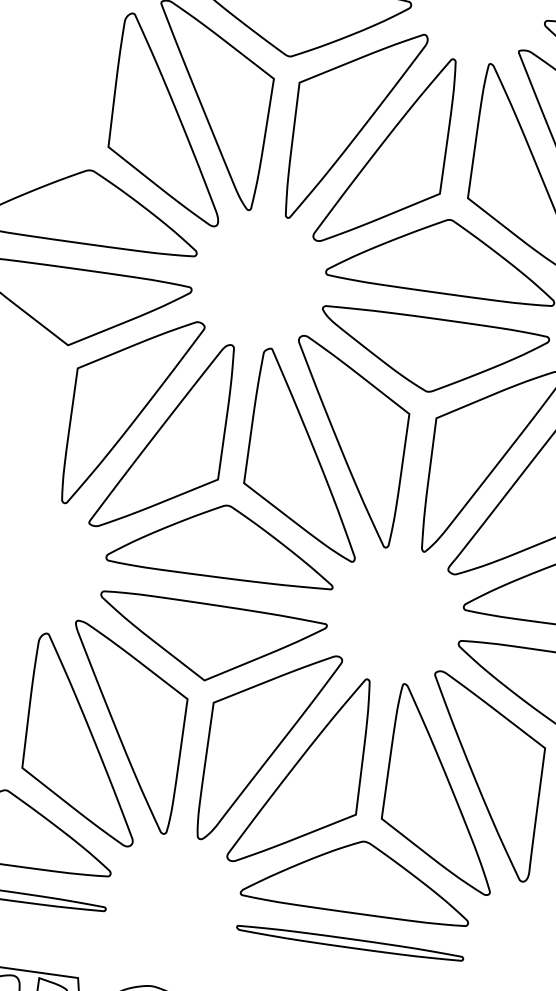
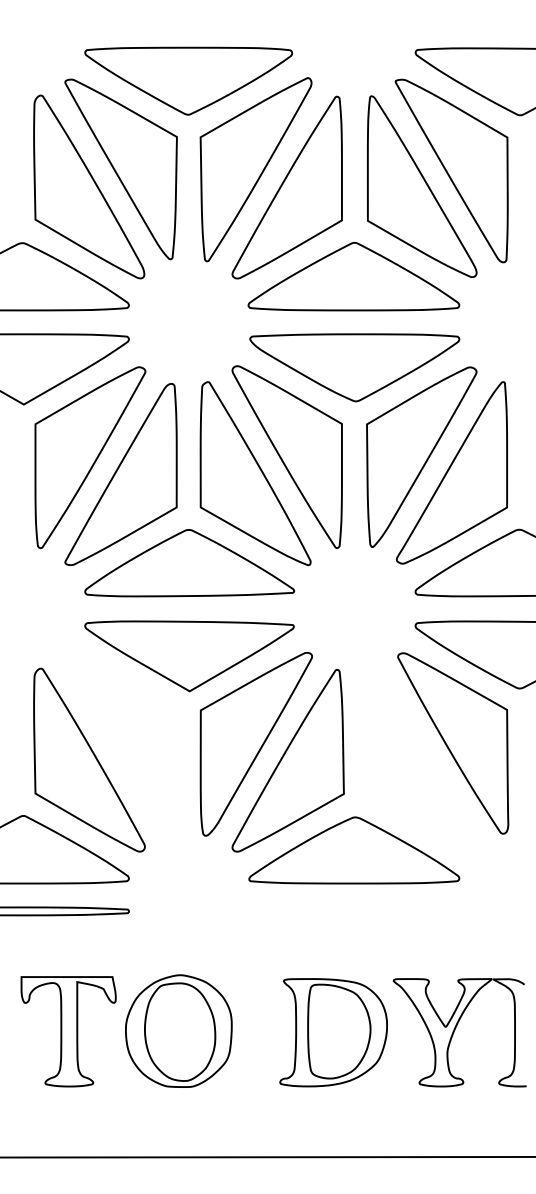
part: (122, 727) -> (121, 744), removed
part: (445, 789) -> (421, 759), removed
part: (349, 943) -> (354, 911), removed

